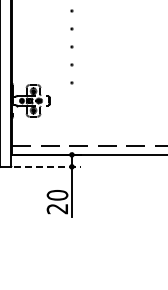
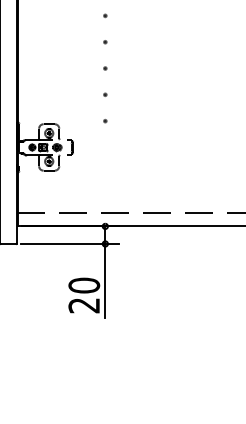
line: (48, 166) -> (71, 243), dashed -> solid

